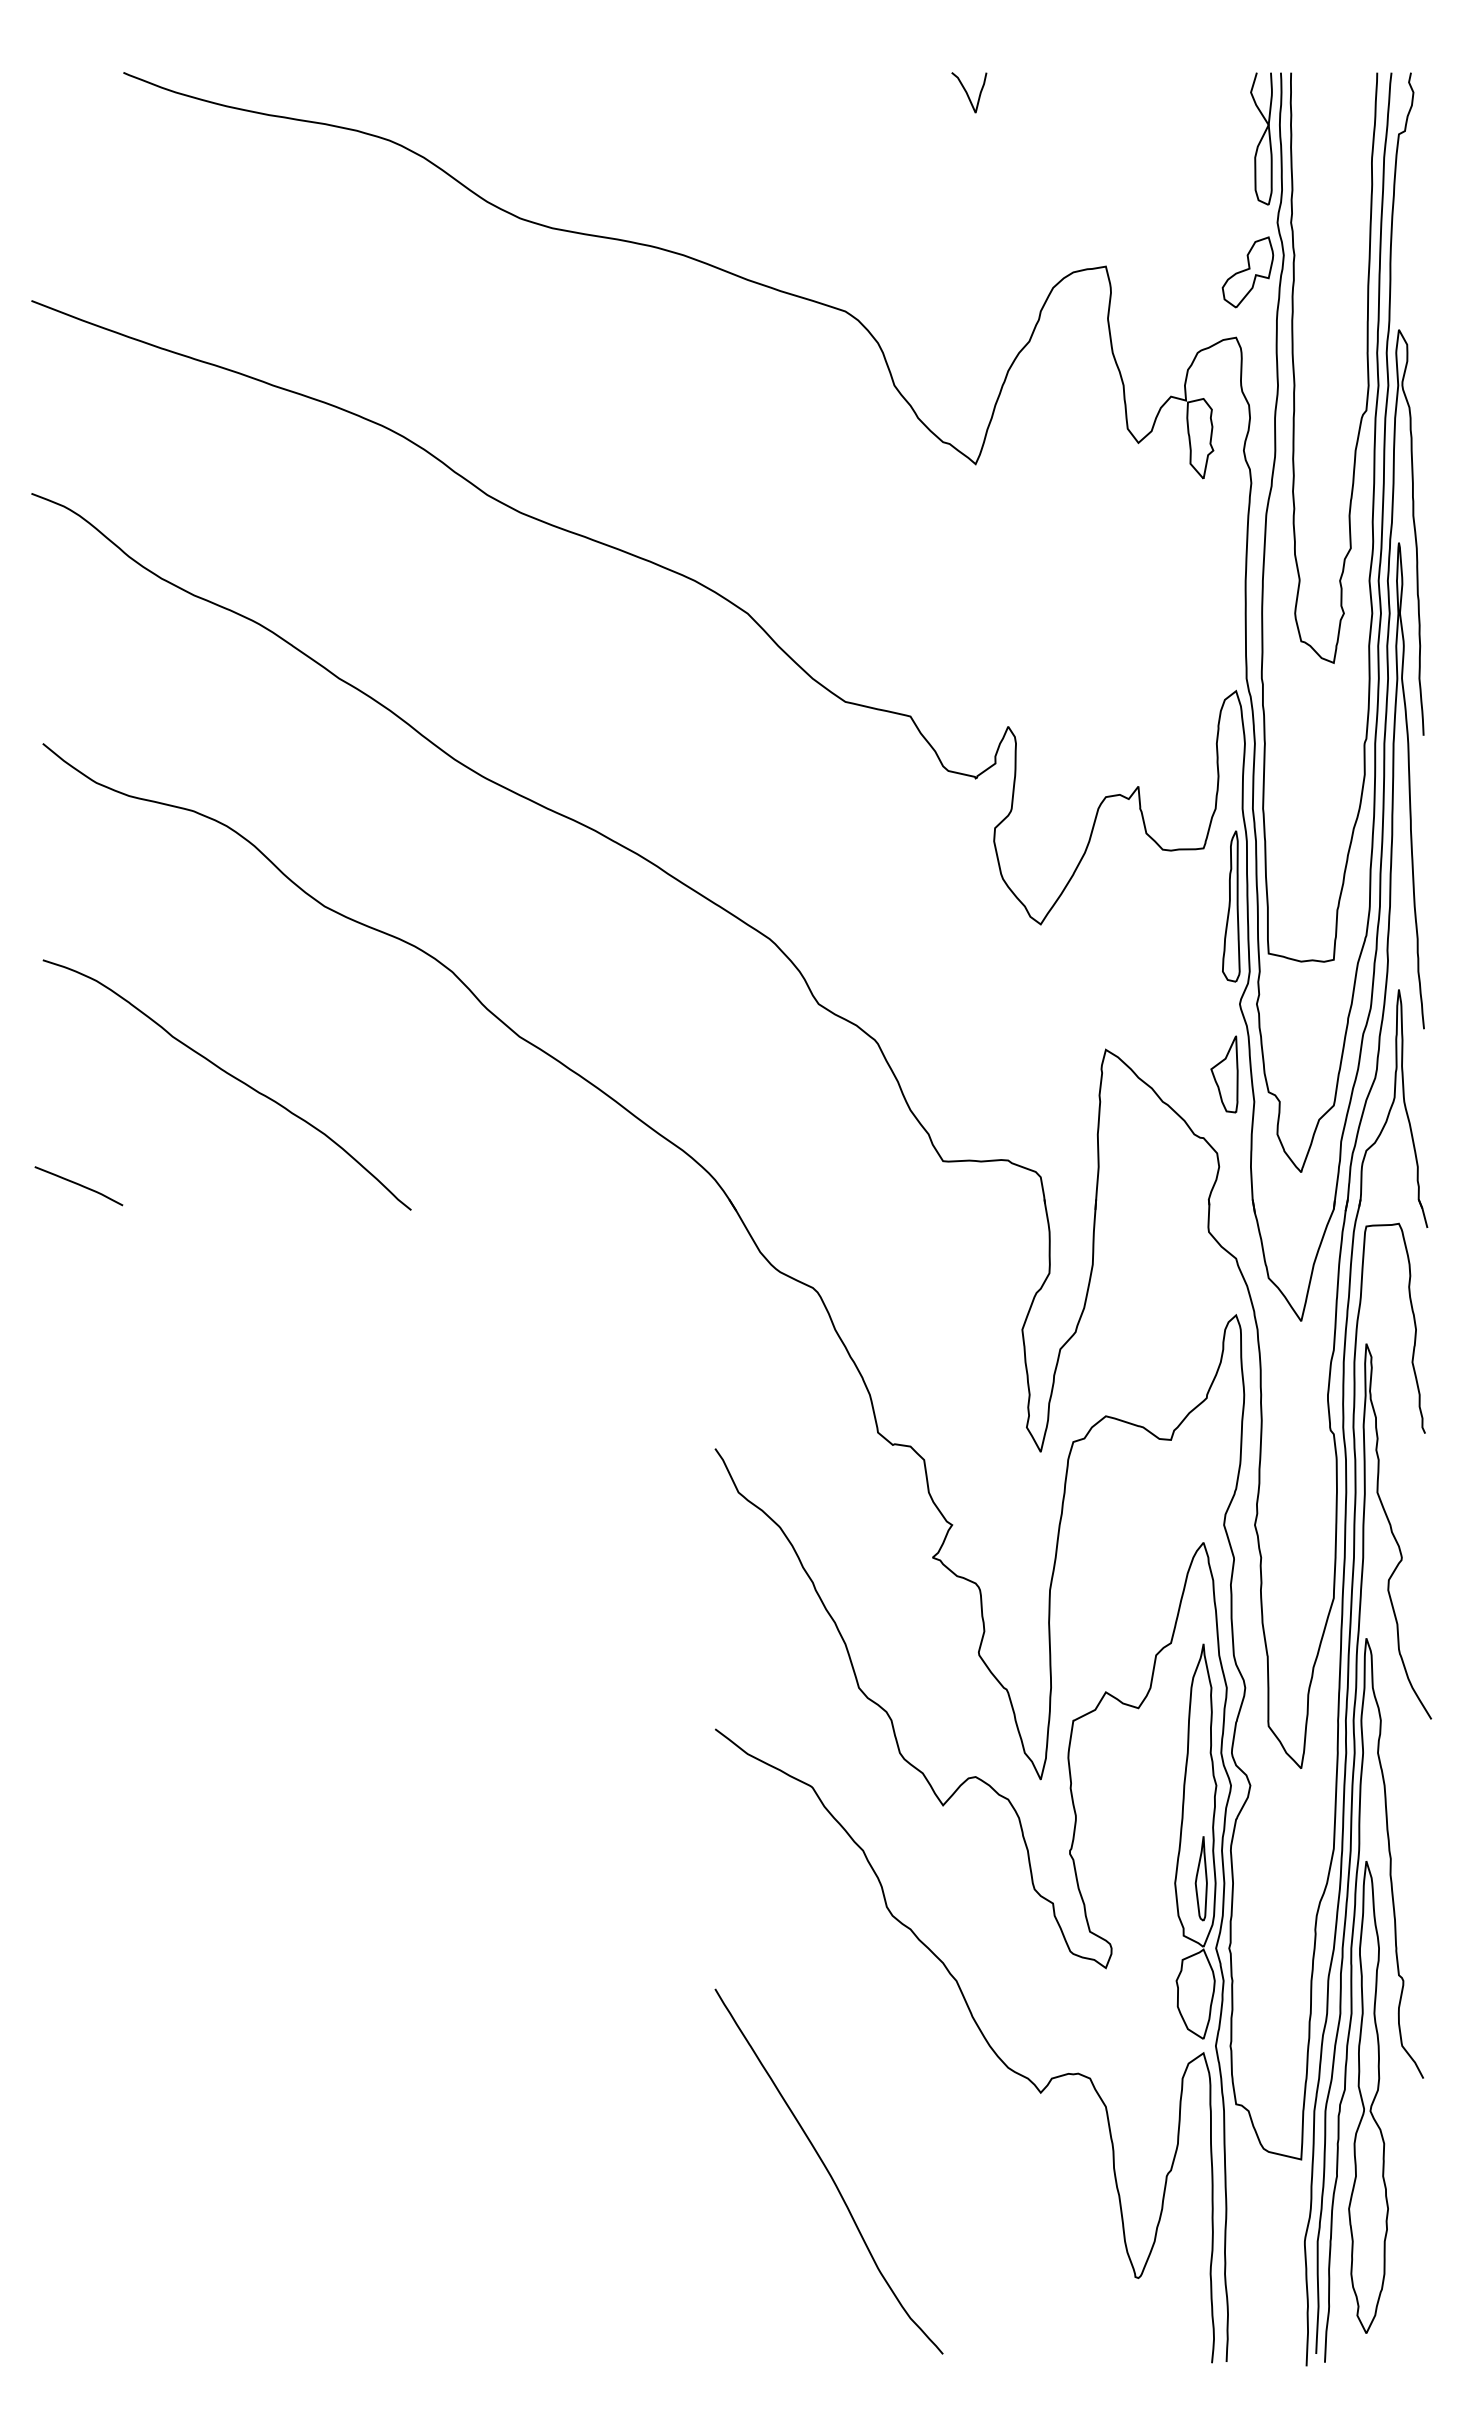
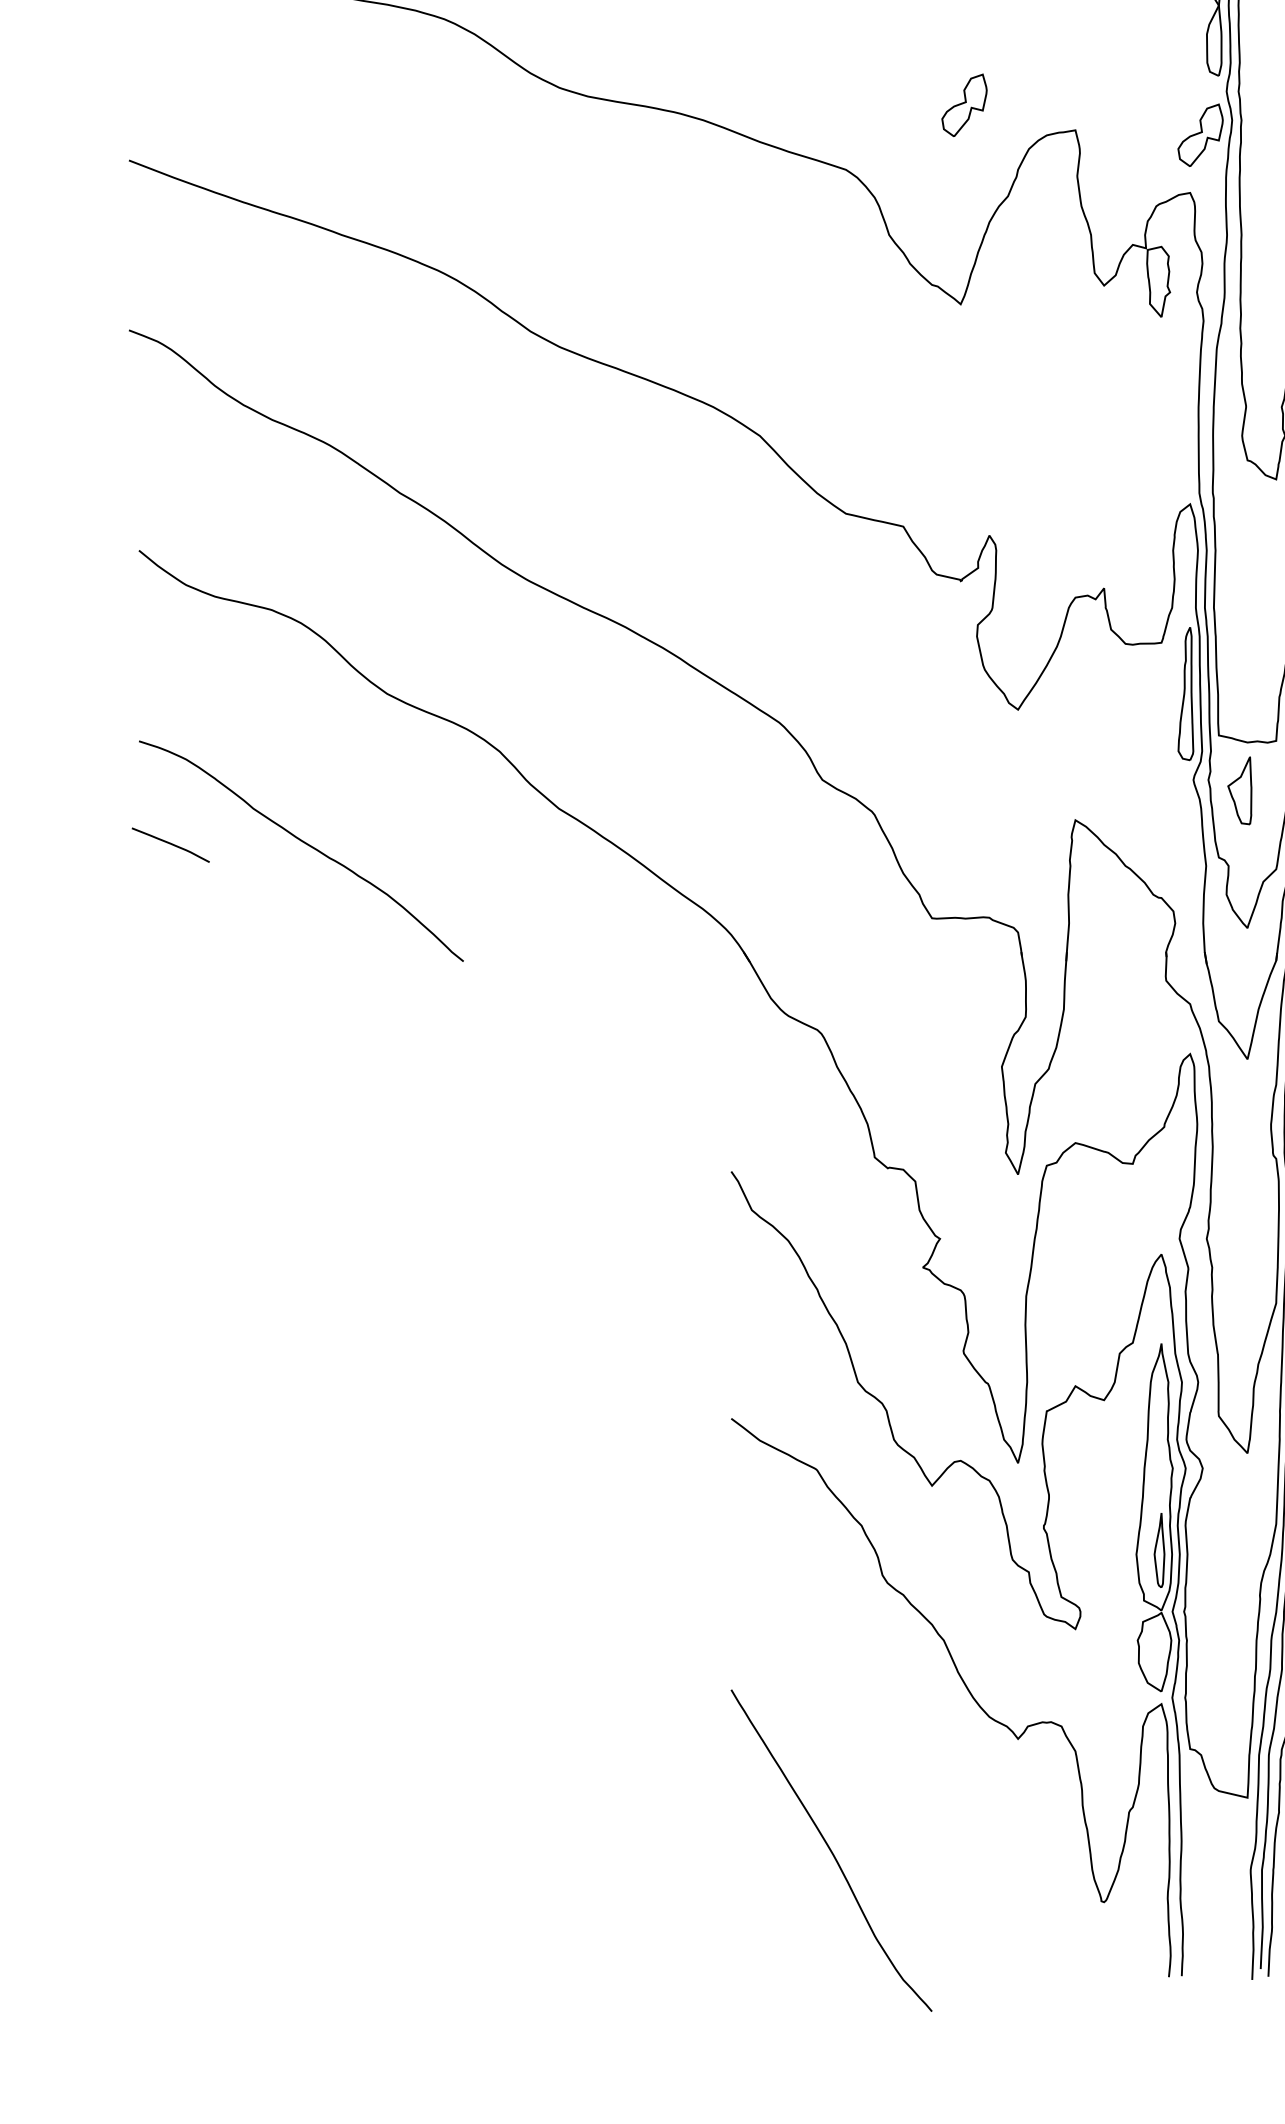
part: (979, 238) -> (964, 105), added
part: (1224, 1074) -> (1239, 790), moved
curve: (78, 1185) -> (170, 844), moved
curve: (828, 2171) -> (831, 1850), moved

